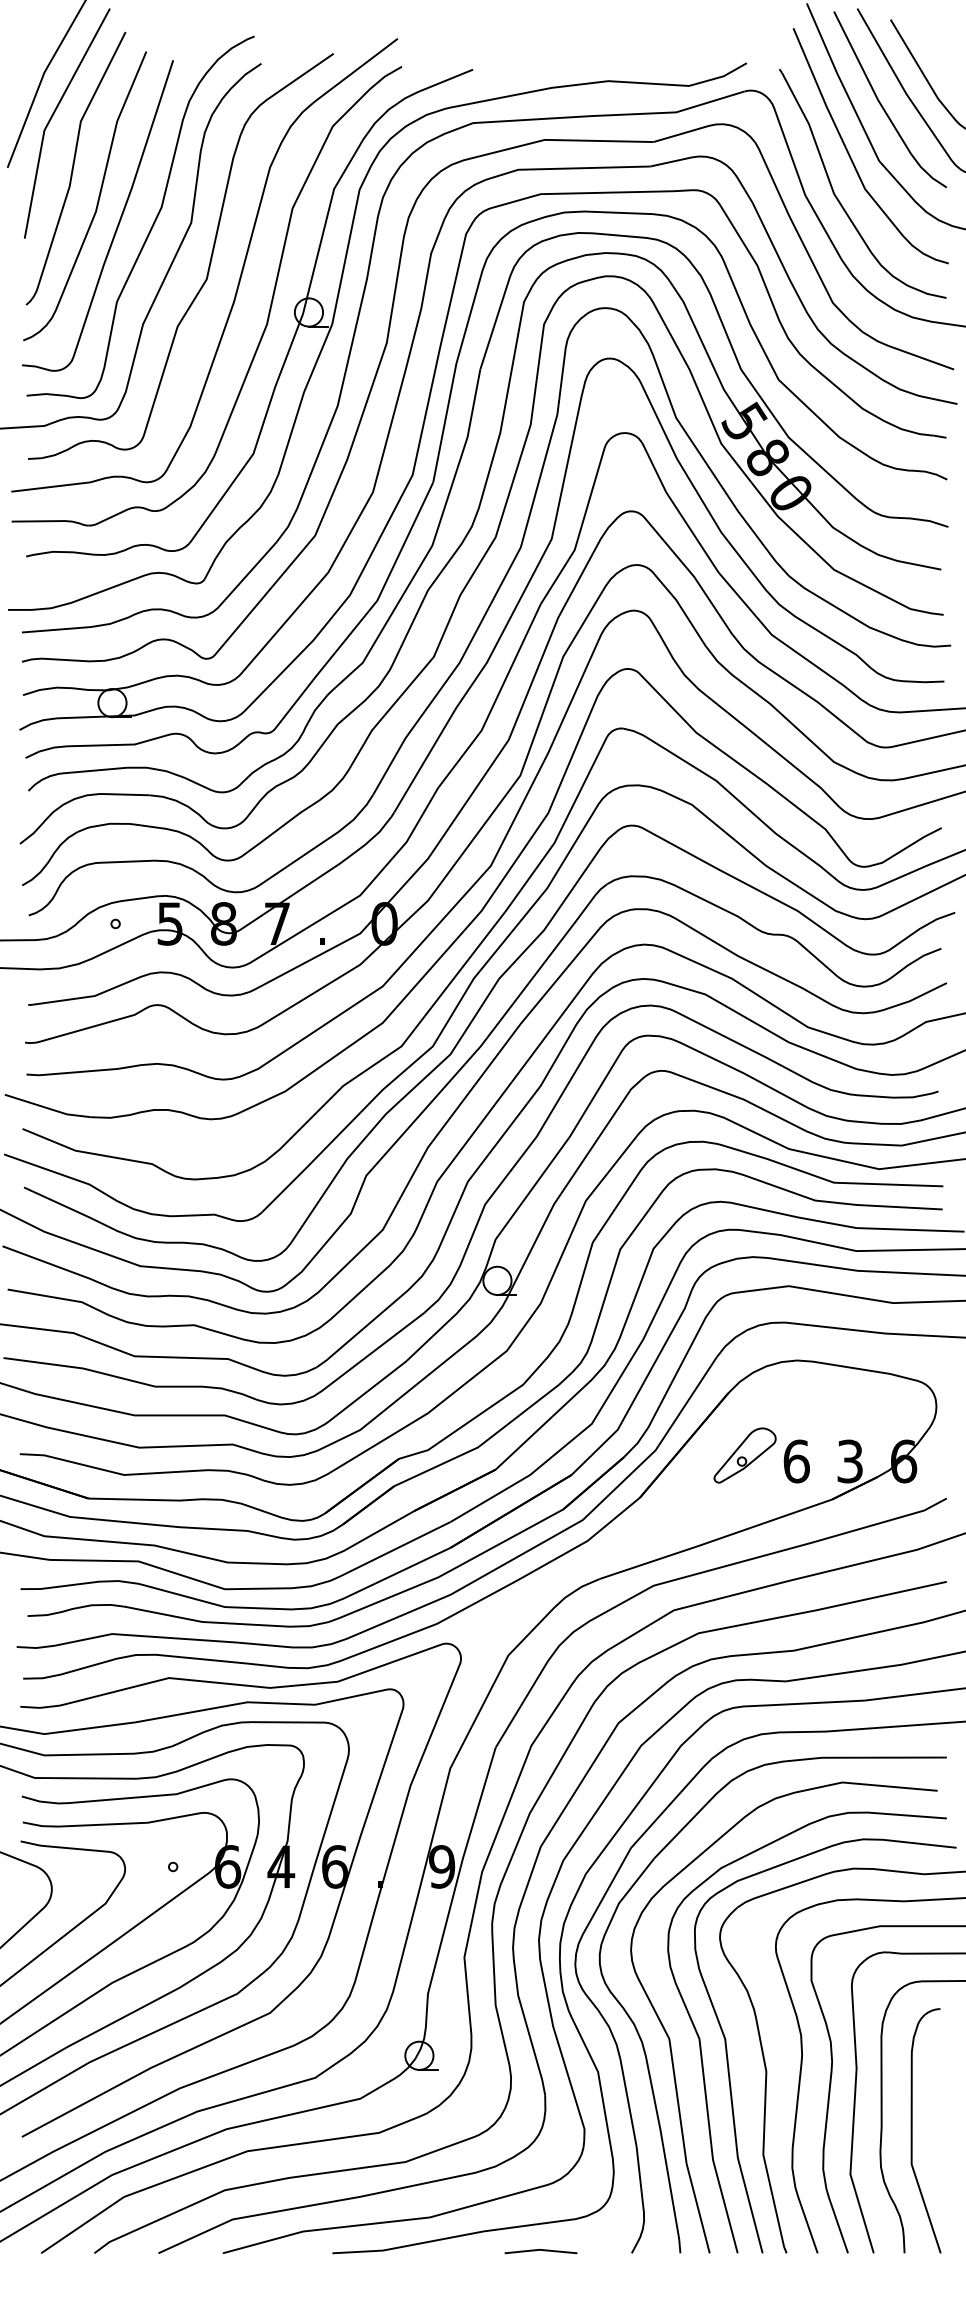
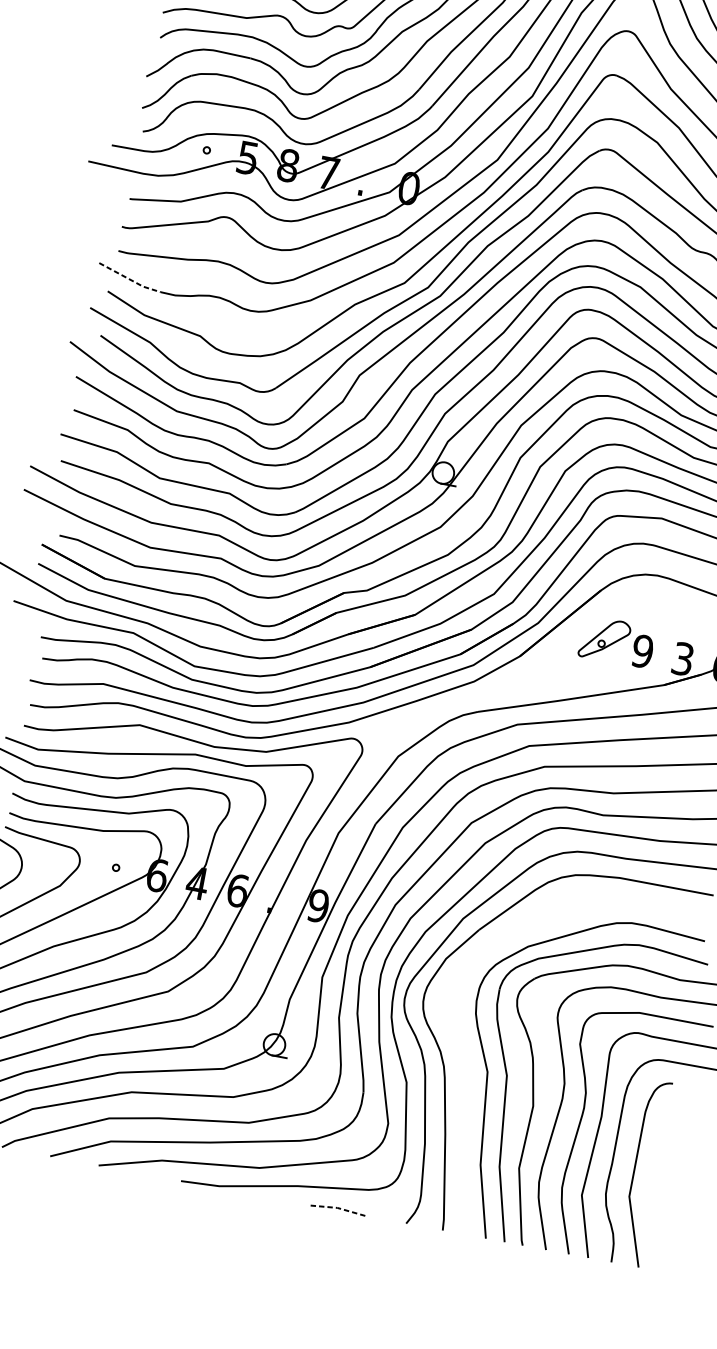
line: (48, 1108) -> (130, 279), solid -> dashed
text: (796, 1461) -> (642, 651), 6 -> 9
curve: (670, 2038) -> (465, 1067), removed
line: (539, 2249) -> (337, 1207), solid -> dashed

